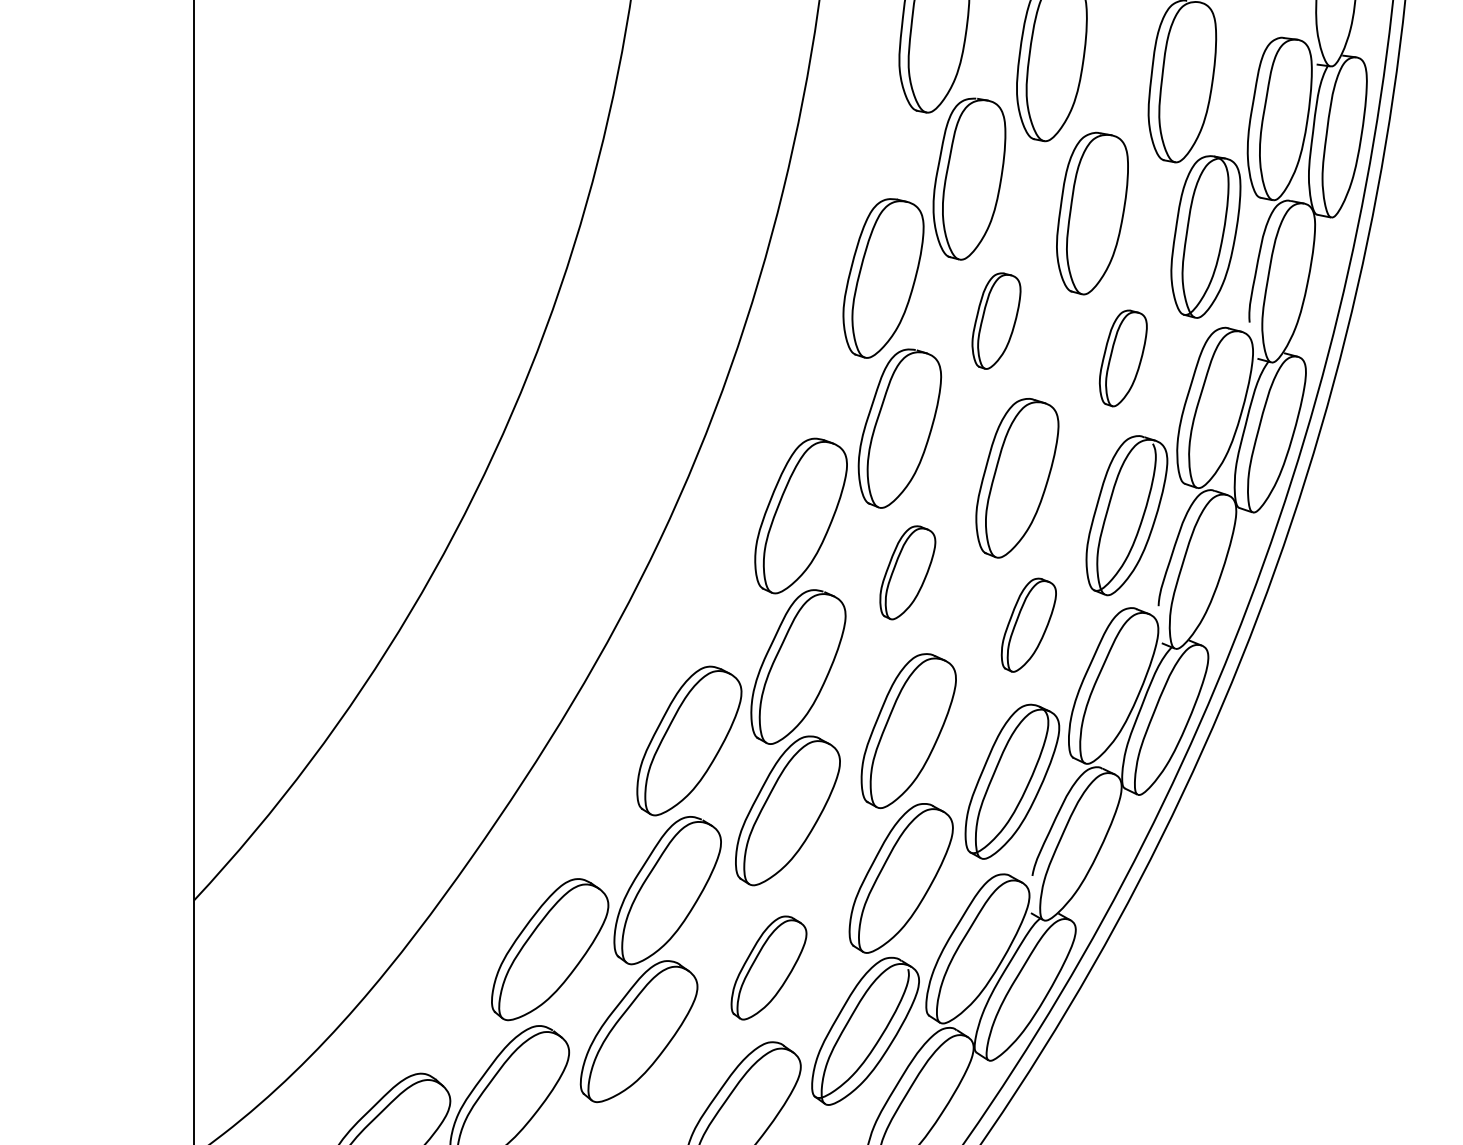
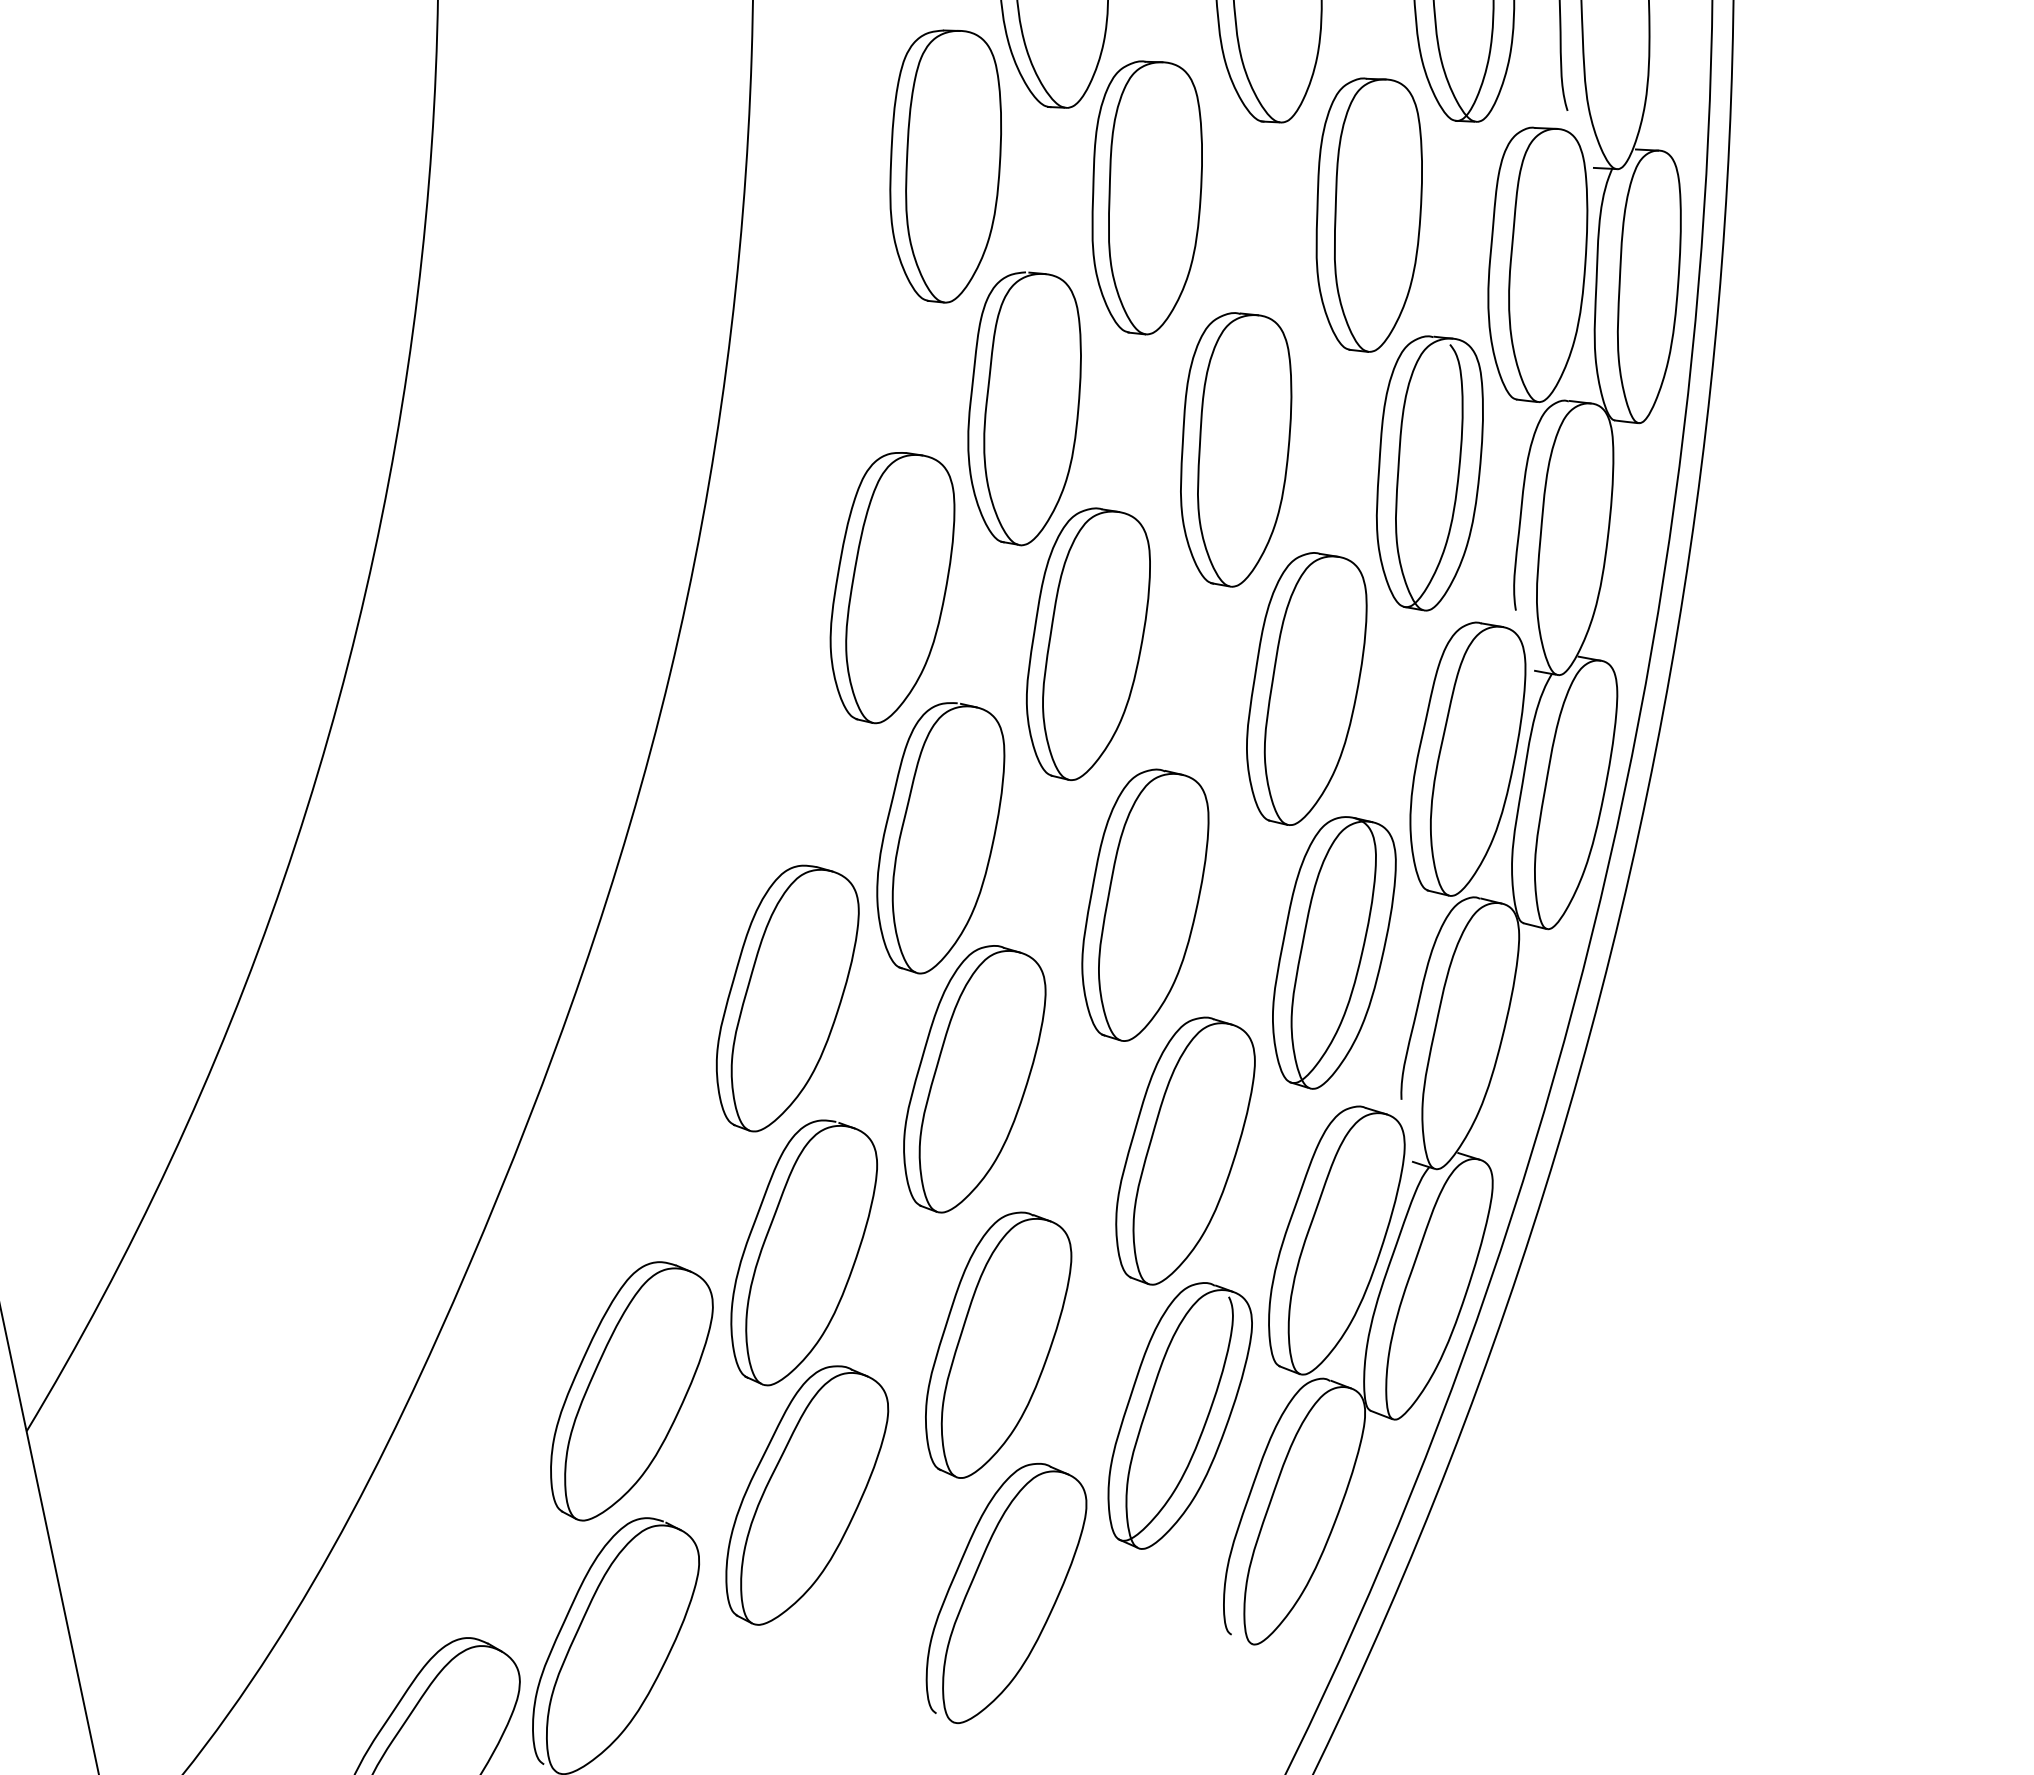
part: (996, 320) -> (1148, 195), size x1.67
part: (1123, 358) -> (1371, 214), size x1.67
part: (907, 572) -> (1089, 642), size x1.67
part: (1028, 624) -> (1307, 686), size x1.67
part: (768, 967) -> (997, 1342), size x1.43

